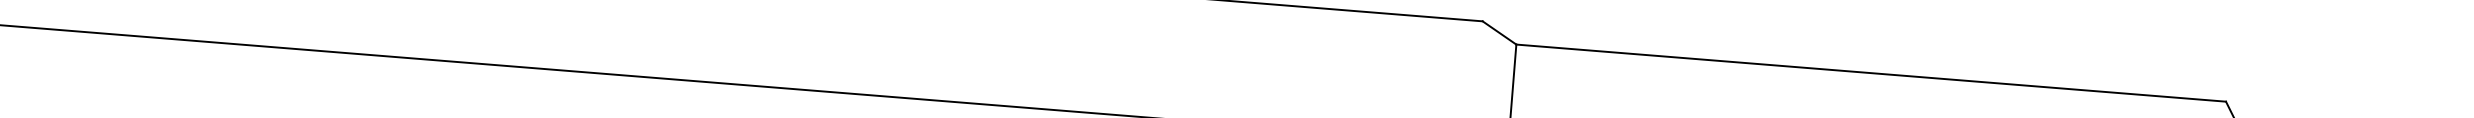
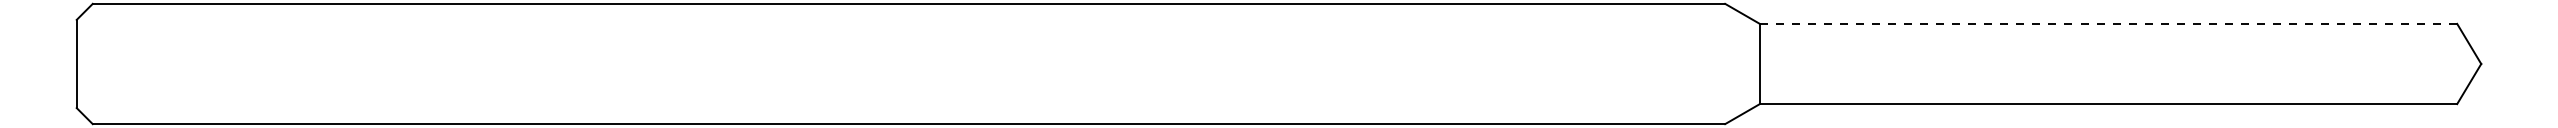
line: (1871, 72) -> (2108, 23), solid -> dashed

